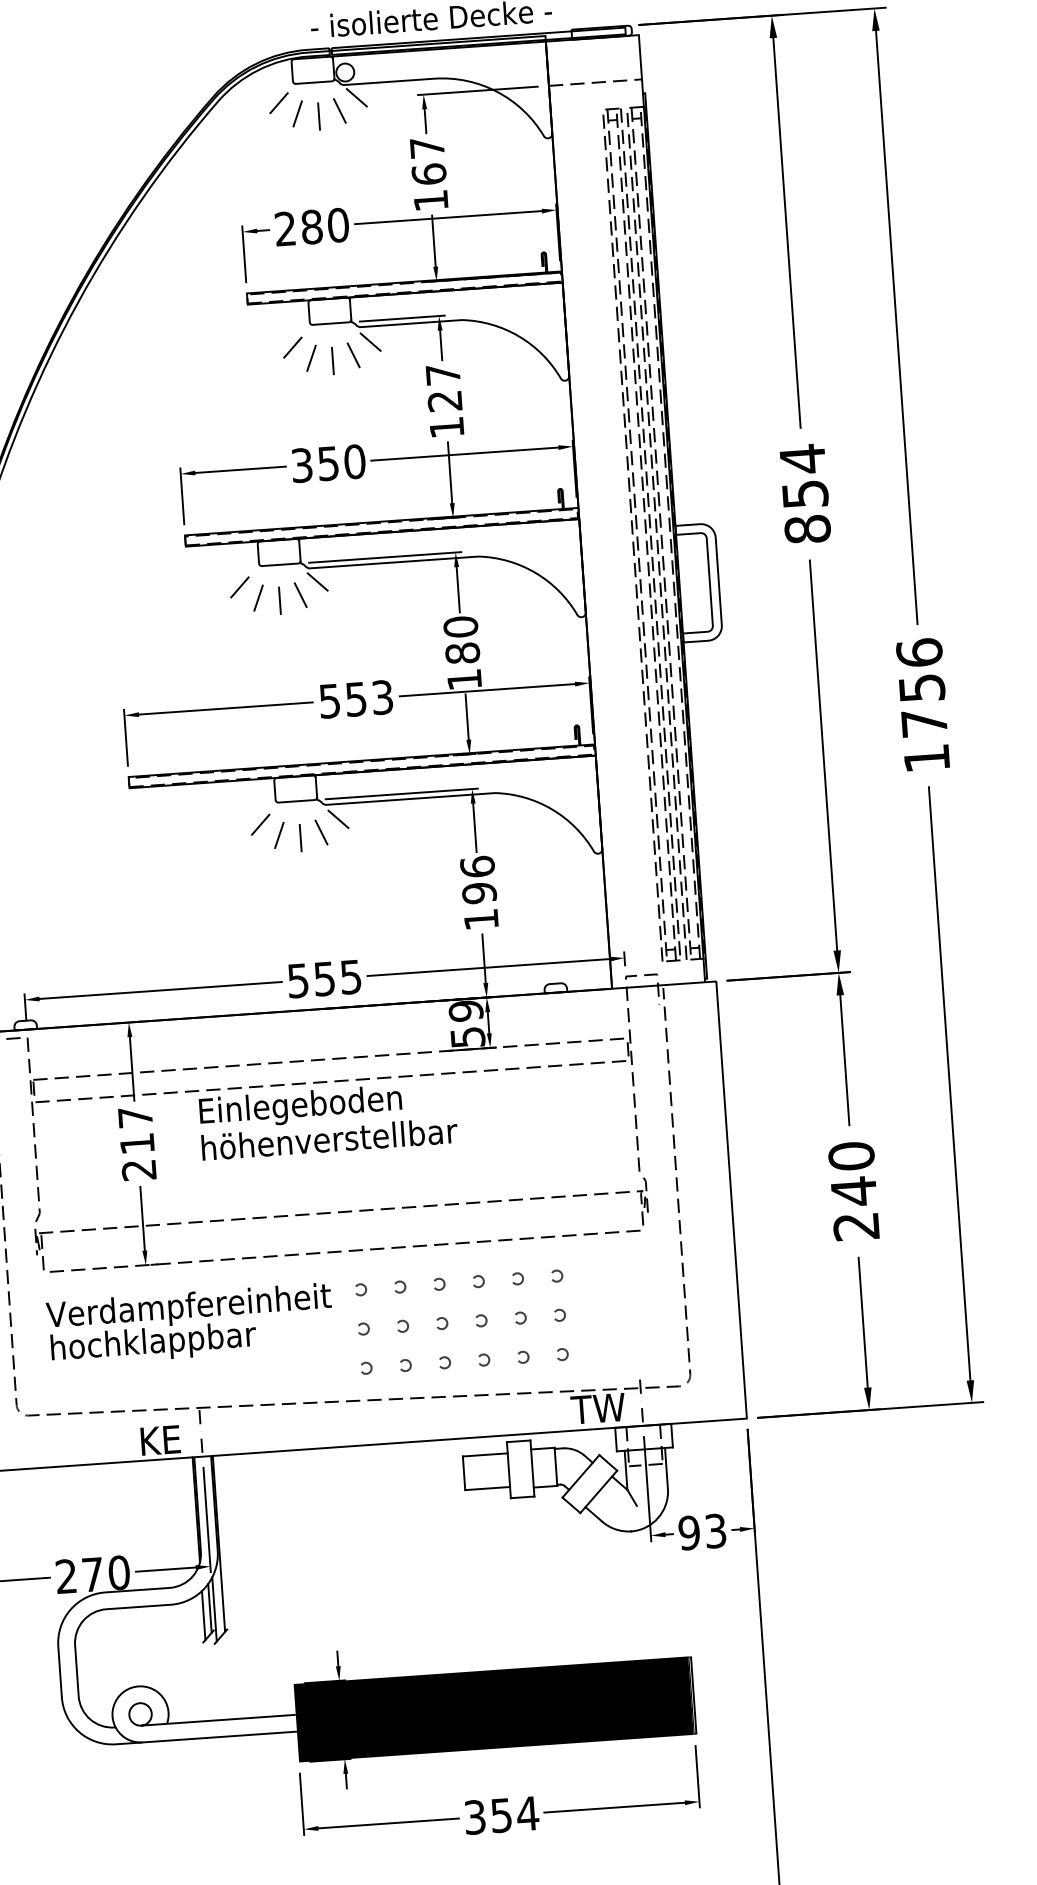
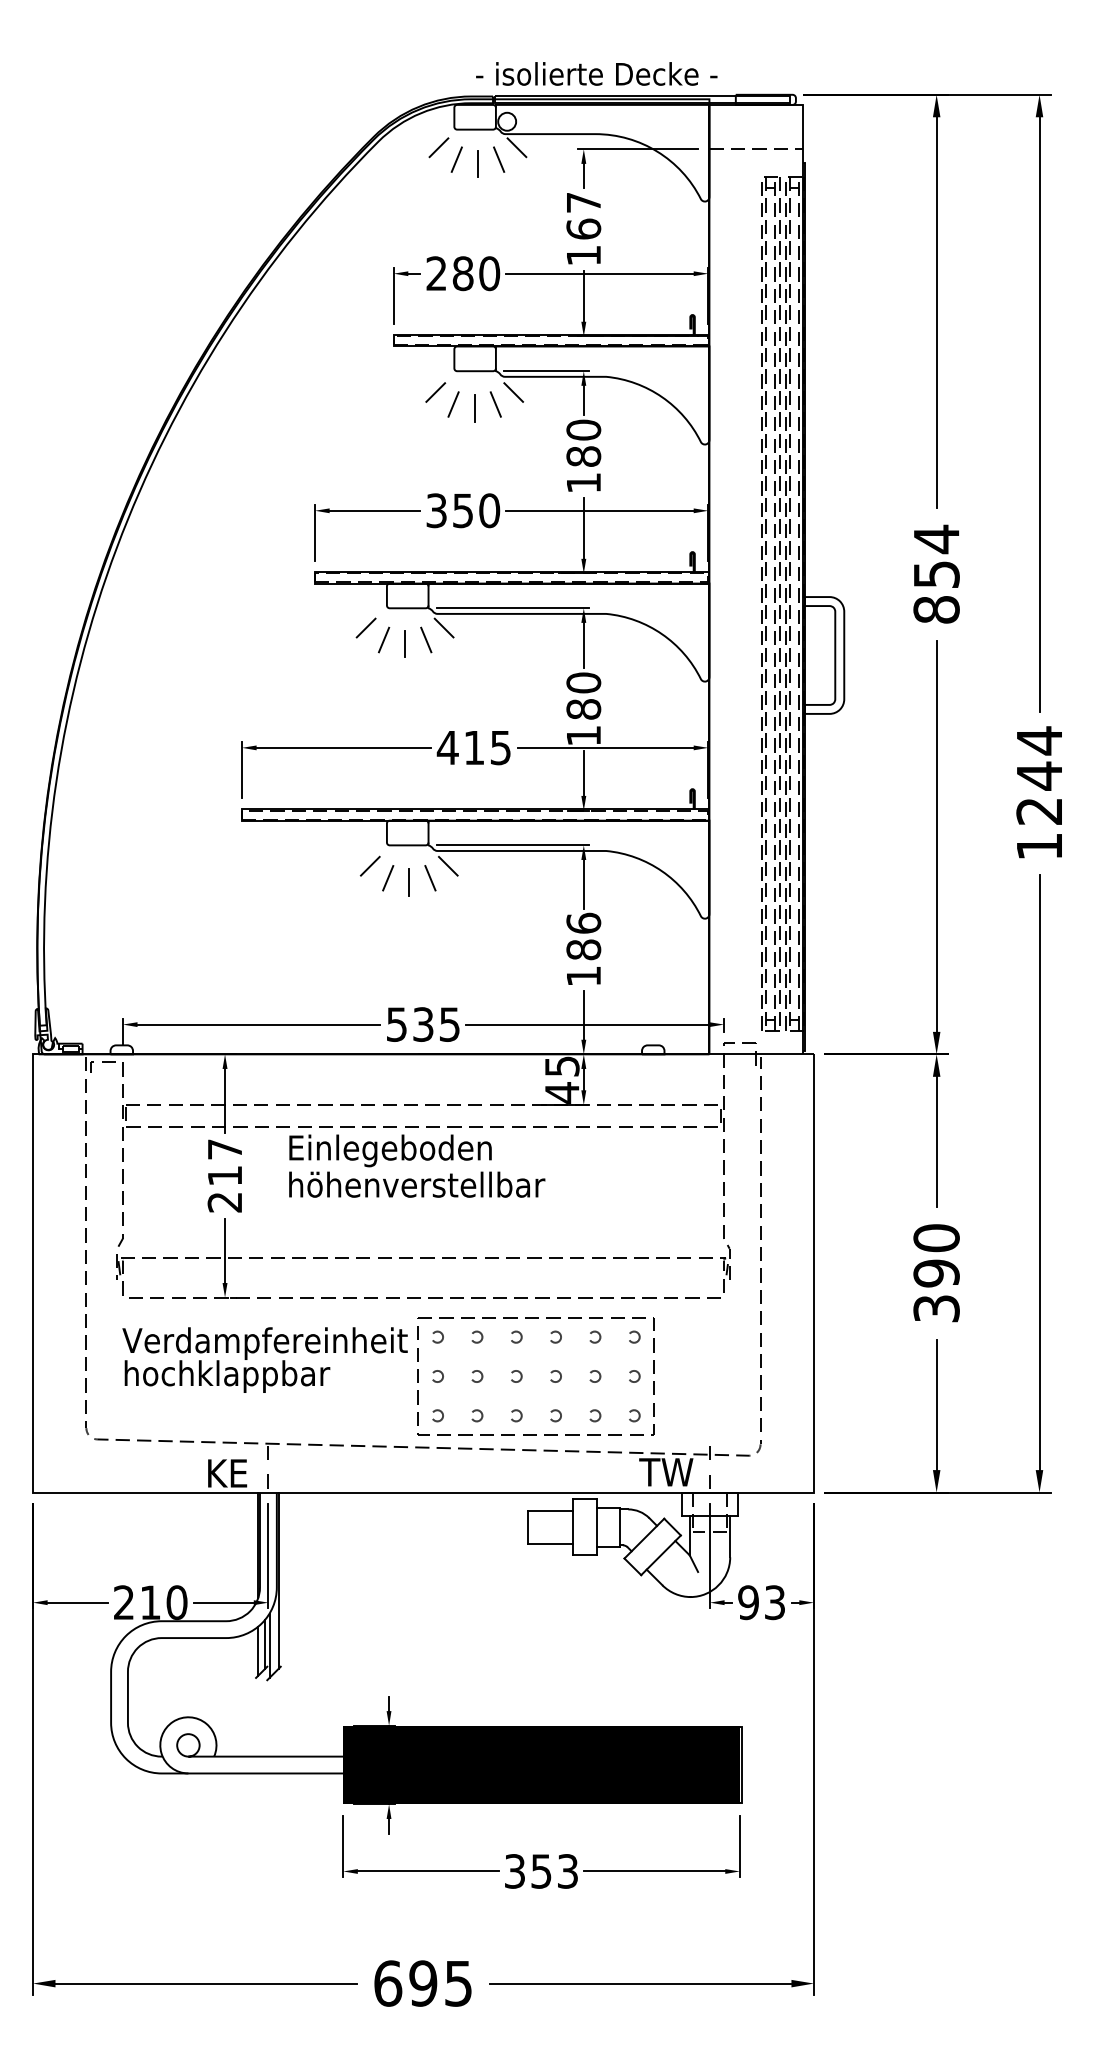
text: (443, 387) -> (583, 442), 127 -> 180
text: (921, 687) -> (1039, 775), 1756 -> 1244
text: (355, 699) -> (473, 747), 553 -> 415
text: (479, 892) -> (583, 949), 196 -> 186
text: (324, 978) -> (423, 1024), 555 -> 535
text: (466, 1024) -> (561, 1079), 59 -> 45
text: (855, 1208) -> (936, 1290), 240 -> 390
part: (457, 1264) -> (535, 1318), added
text: (92, 1574) -> (150, 1602), 270 -> 210
text: (527, 1813) -> (567, 1871), 354 -> 353

